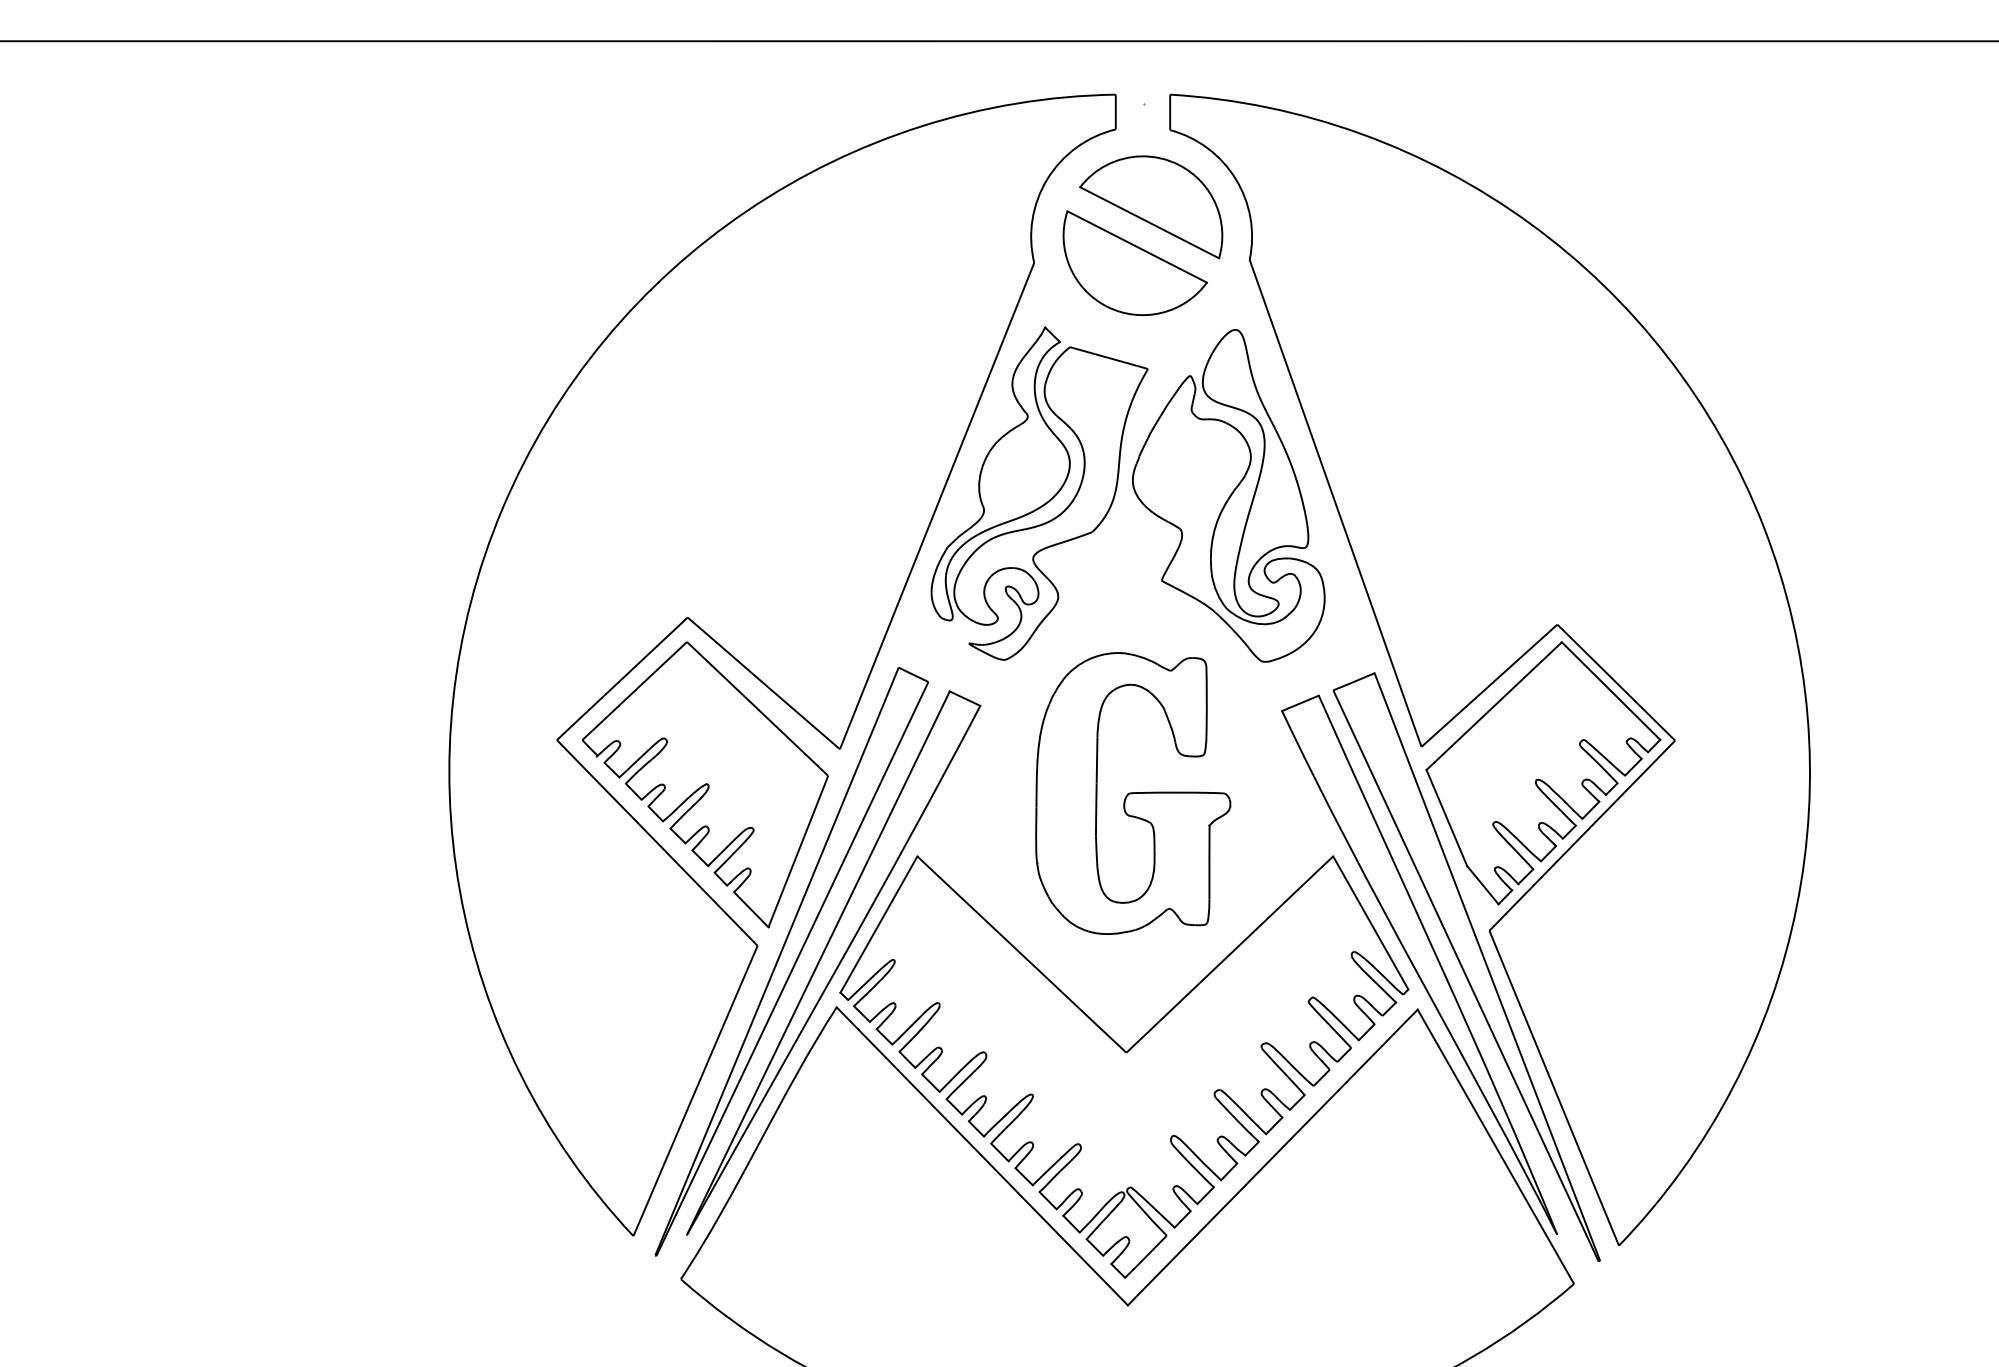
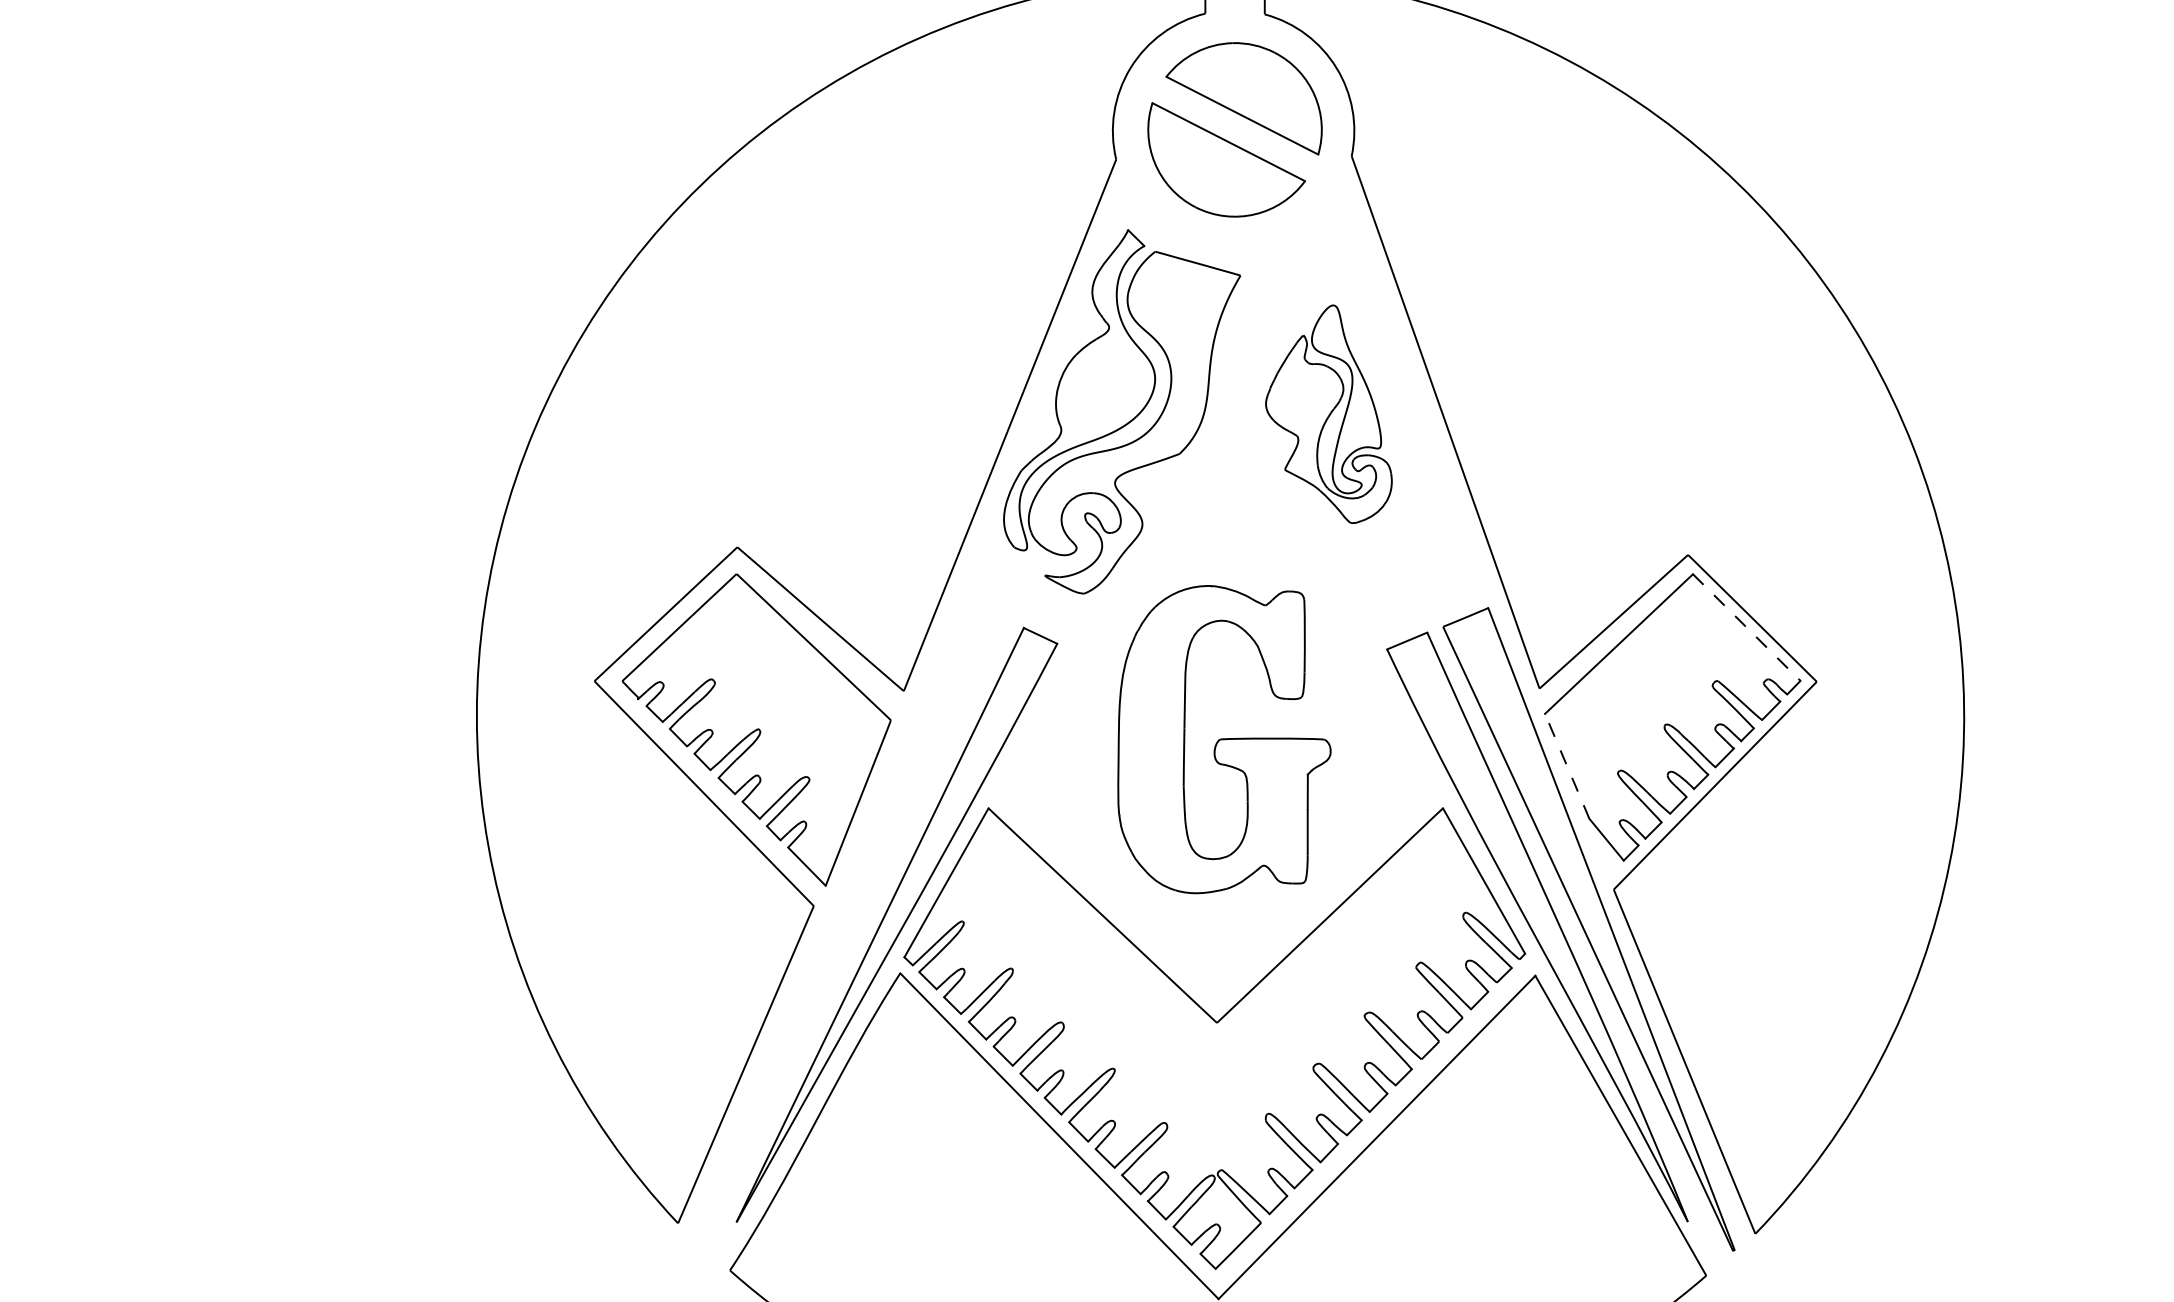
part: (1228, 495) -> (1328, 413), size x0.6
line: (1611, 691) -> (1747, 628), solid -> dashed
line: (1446, 817) -> (1566, 765), solid -> dashed
part: (791, 961) -> (850, 923), removed

